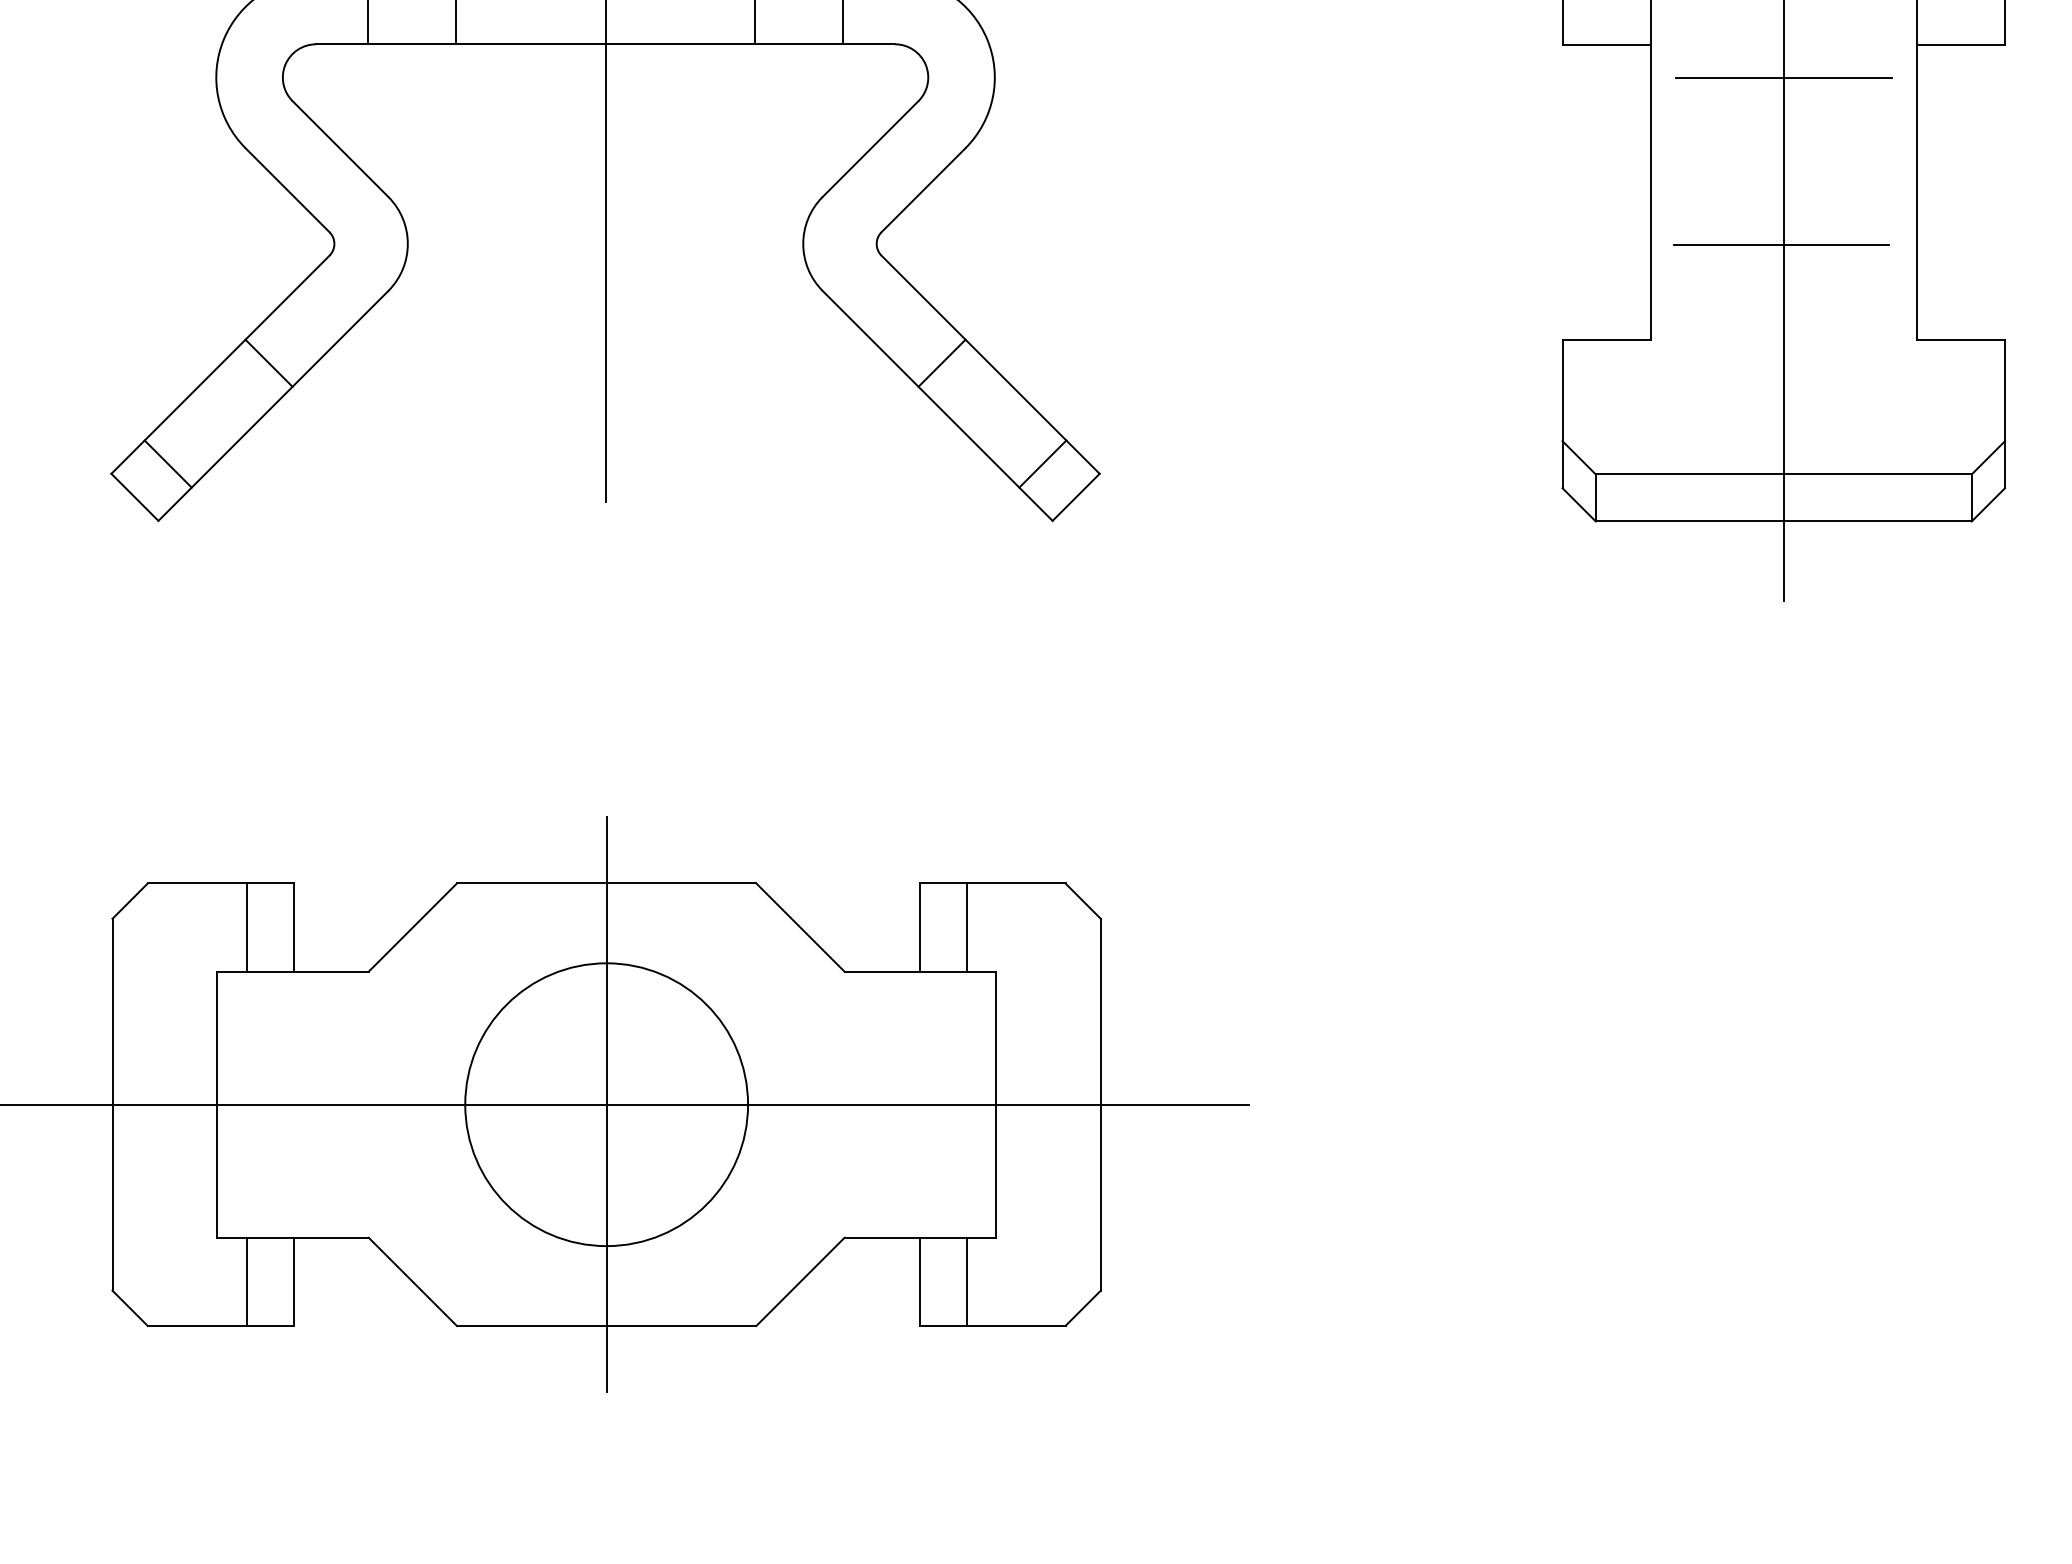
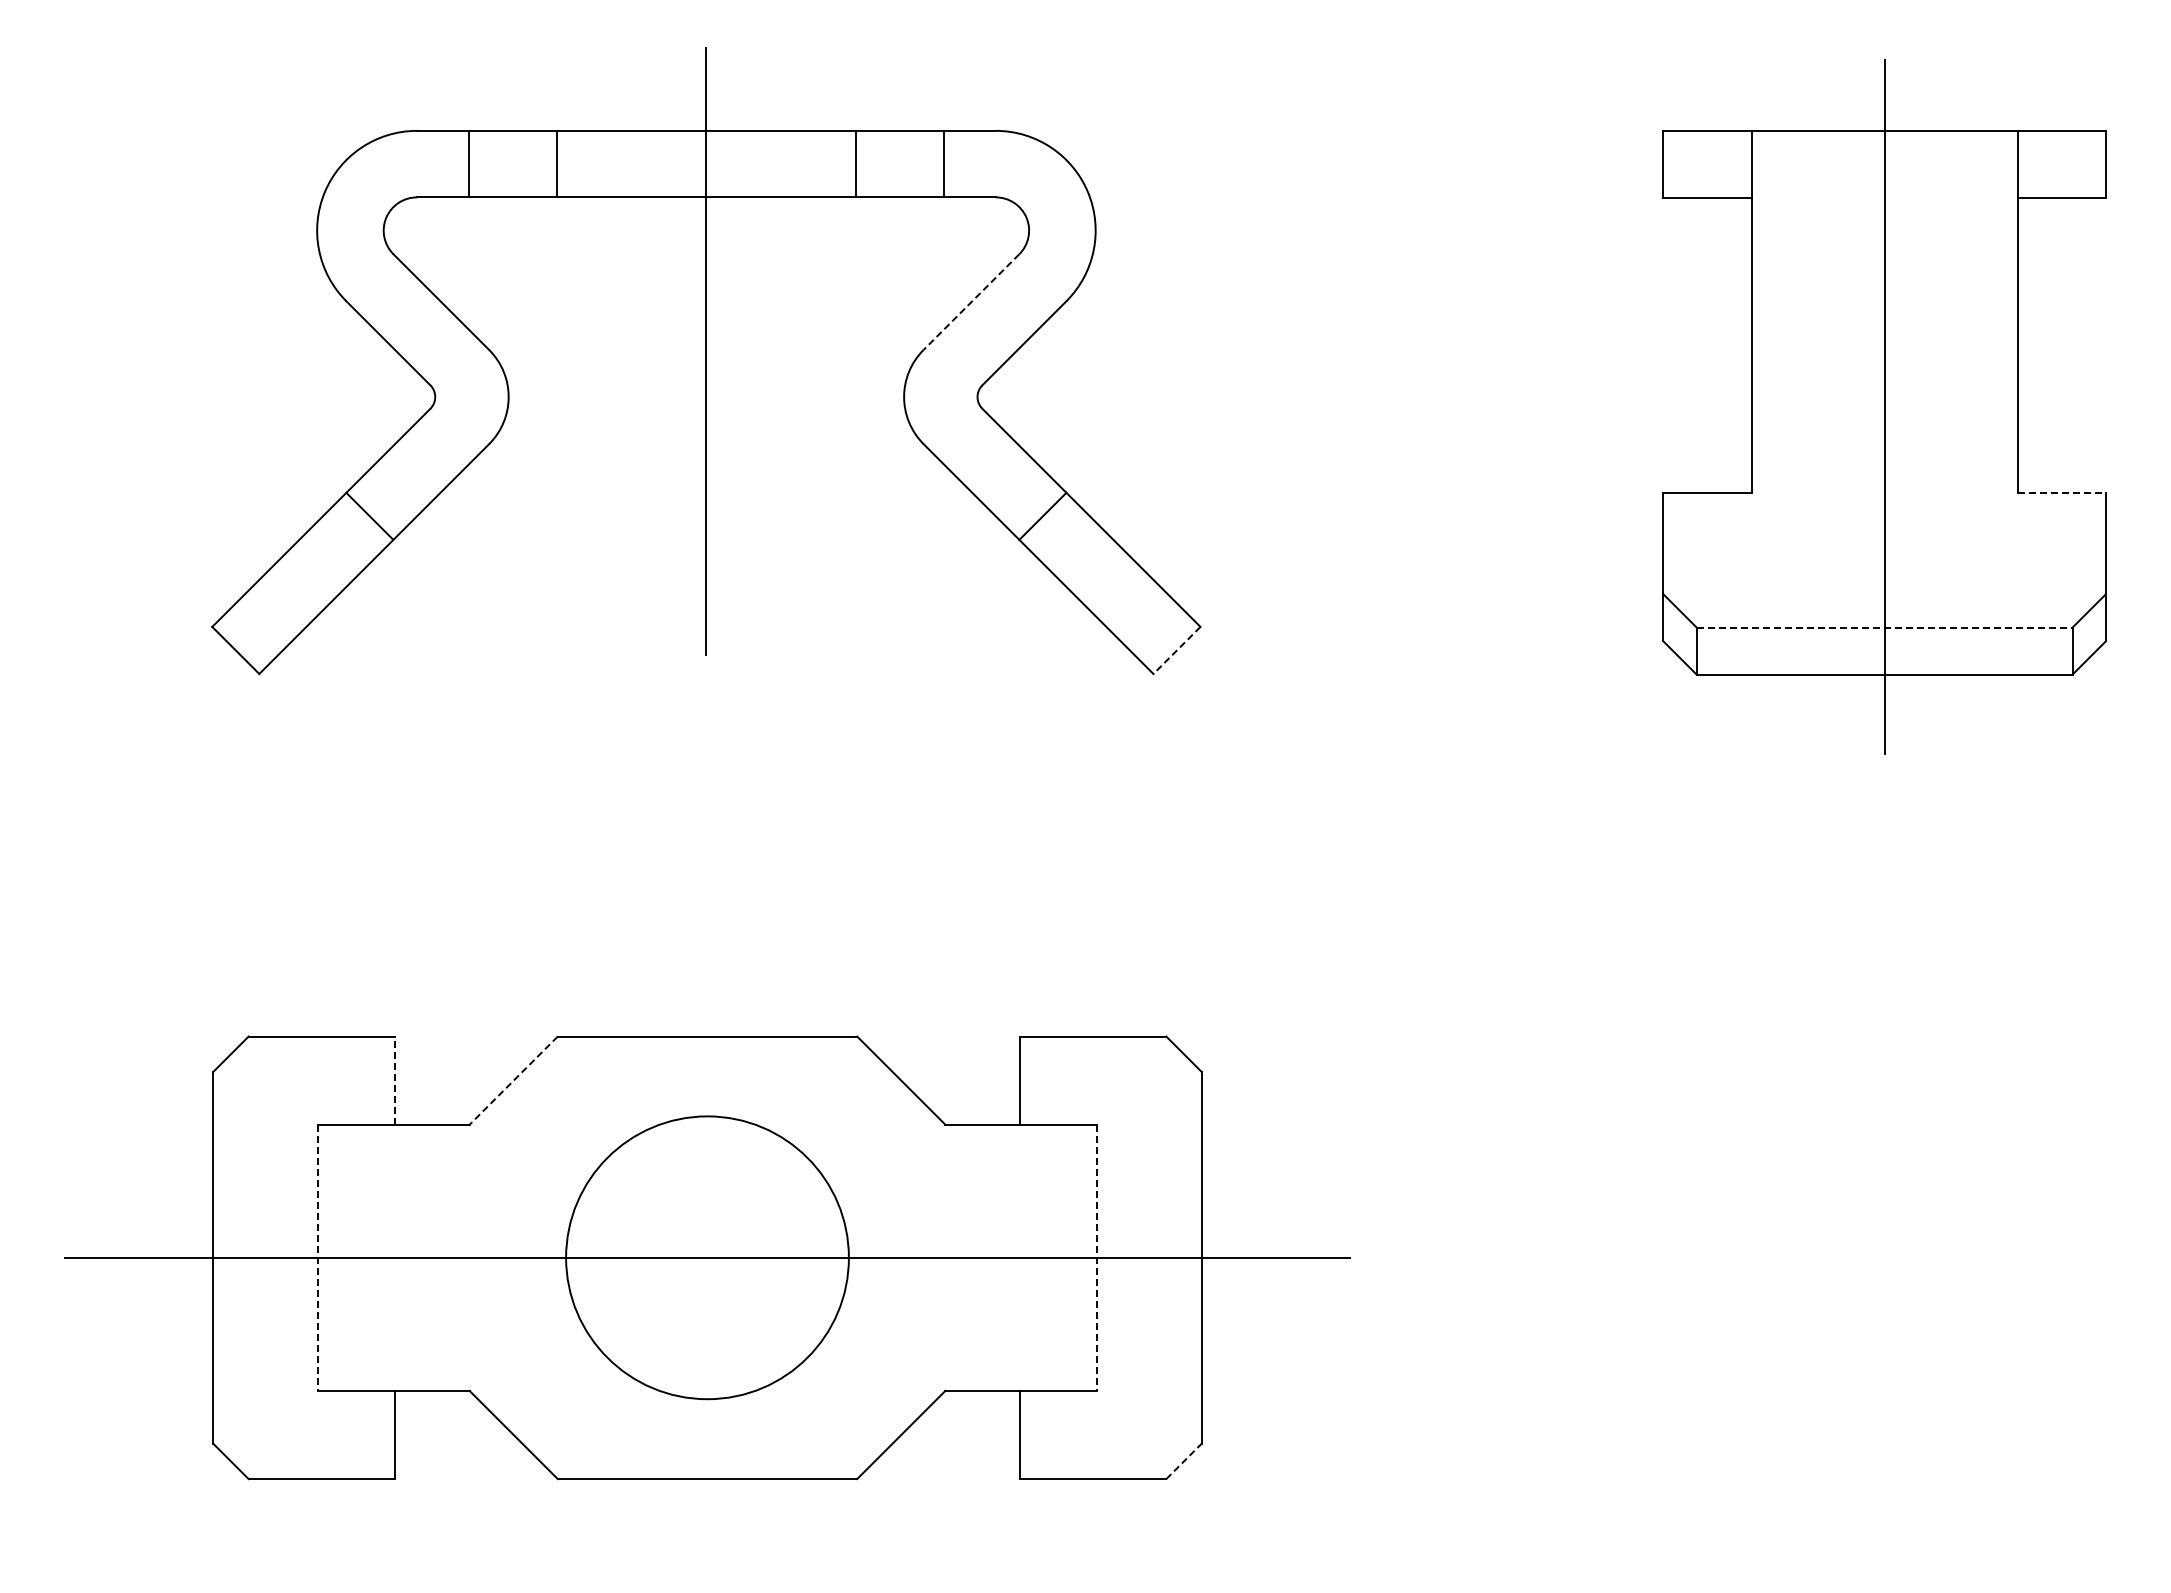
line: (1783, 78) -> (1884, 231), removed
line: (870, 149) -> (971, 302), solid -> dashed
line: (1780, 244) -> (1881, 397), removed
line: (1961, 340) -> (2062, 493), solid -> dashed
line: (167, 463) -> (268, 616), removed
line: (1042, 463) -> (1143, 616), removed
line: (1783, 474) -> (1884, 627), solid -> dashed
line: (1075, 497) -> (1176, 650), solid -> dashed
line: (246, 927) -> (347, 1080), removed
line: (293, 927) -> (394, 1080), solid -> dashed
line: (412, 927) -> (513, 1080), solid -> dashed
line: (966, 927) -> (1067, 1080), removed
line: (606, 1104) -> (707, 1257), removed
line: (217, 1105) -> (318, 1258), solid -> dashed
line: (995, 1105) -> (1096, 1258), solid -> dashed
line: (246, 1281) -> (347, 1434), removed
line: (966, 1281) -> (1067, 1434), removed
line: (1082, 1308) -> (1183, 1461), solid -> dashed

